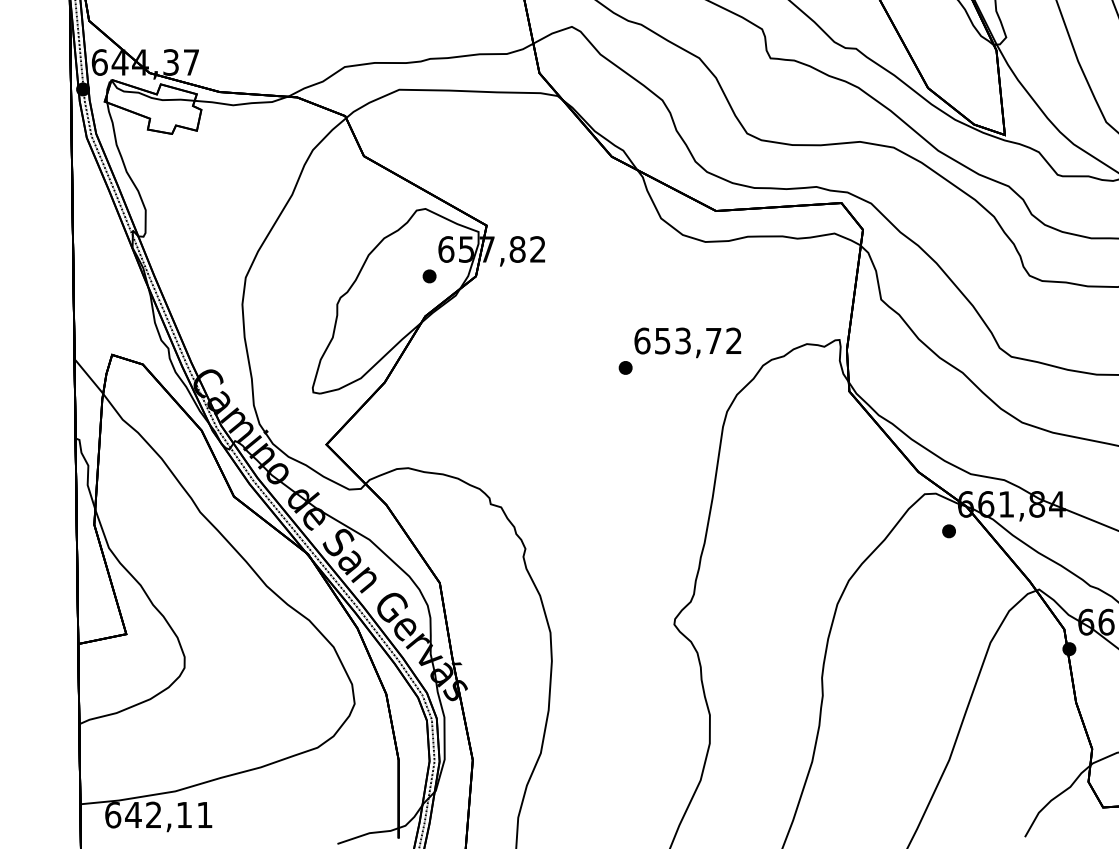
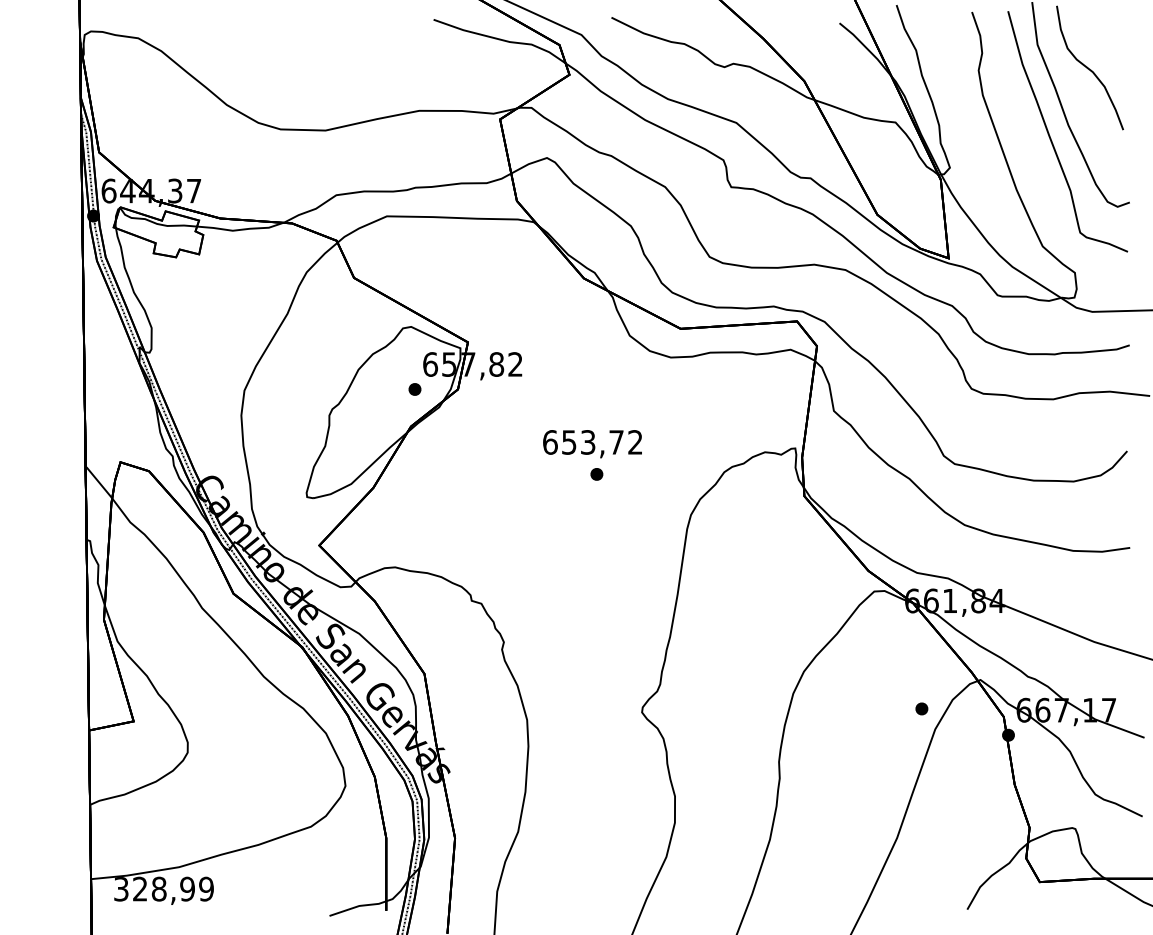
text: (687, 343) -> (592, 444), moved
part: (948, 530) -> (921, 708), moved
text: (158, 814) -> (163, 888), 642,11 -> 328,99

